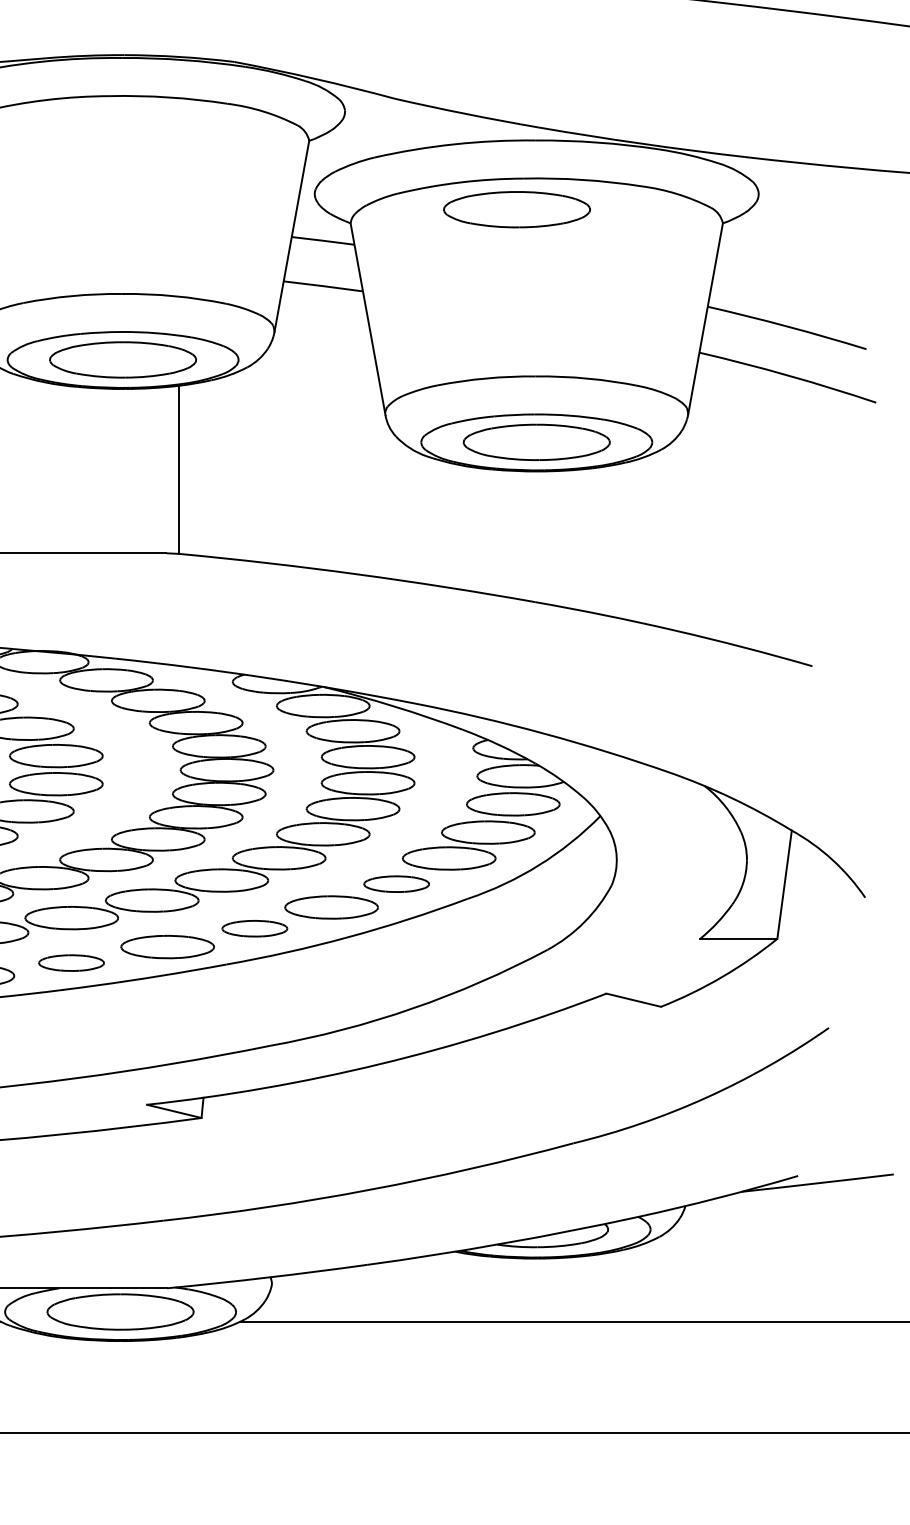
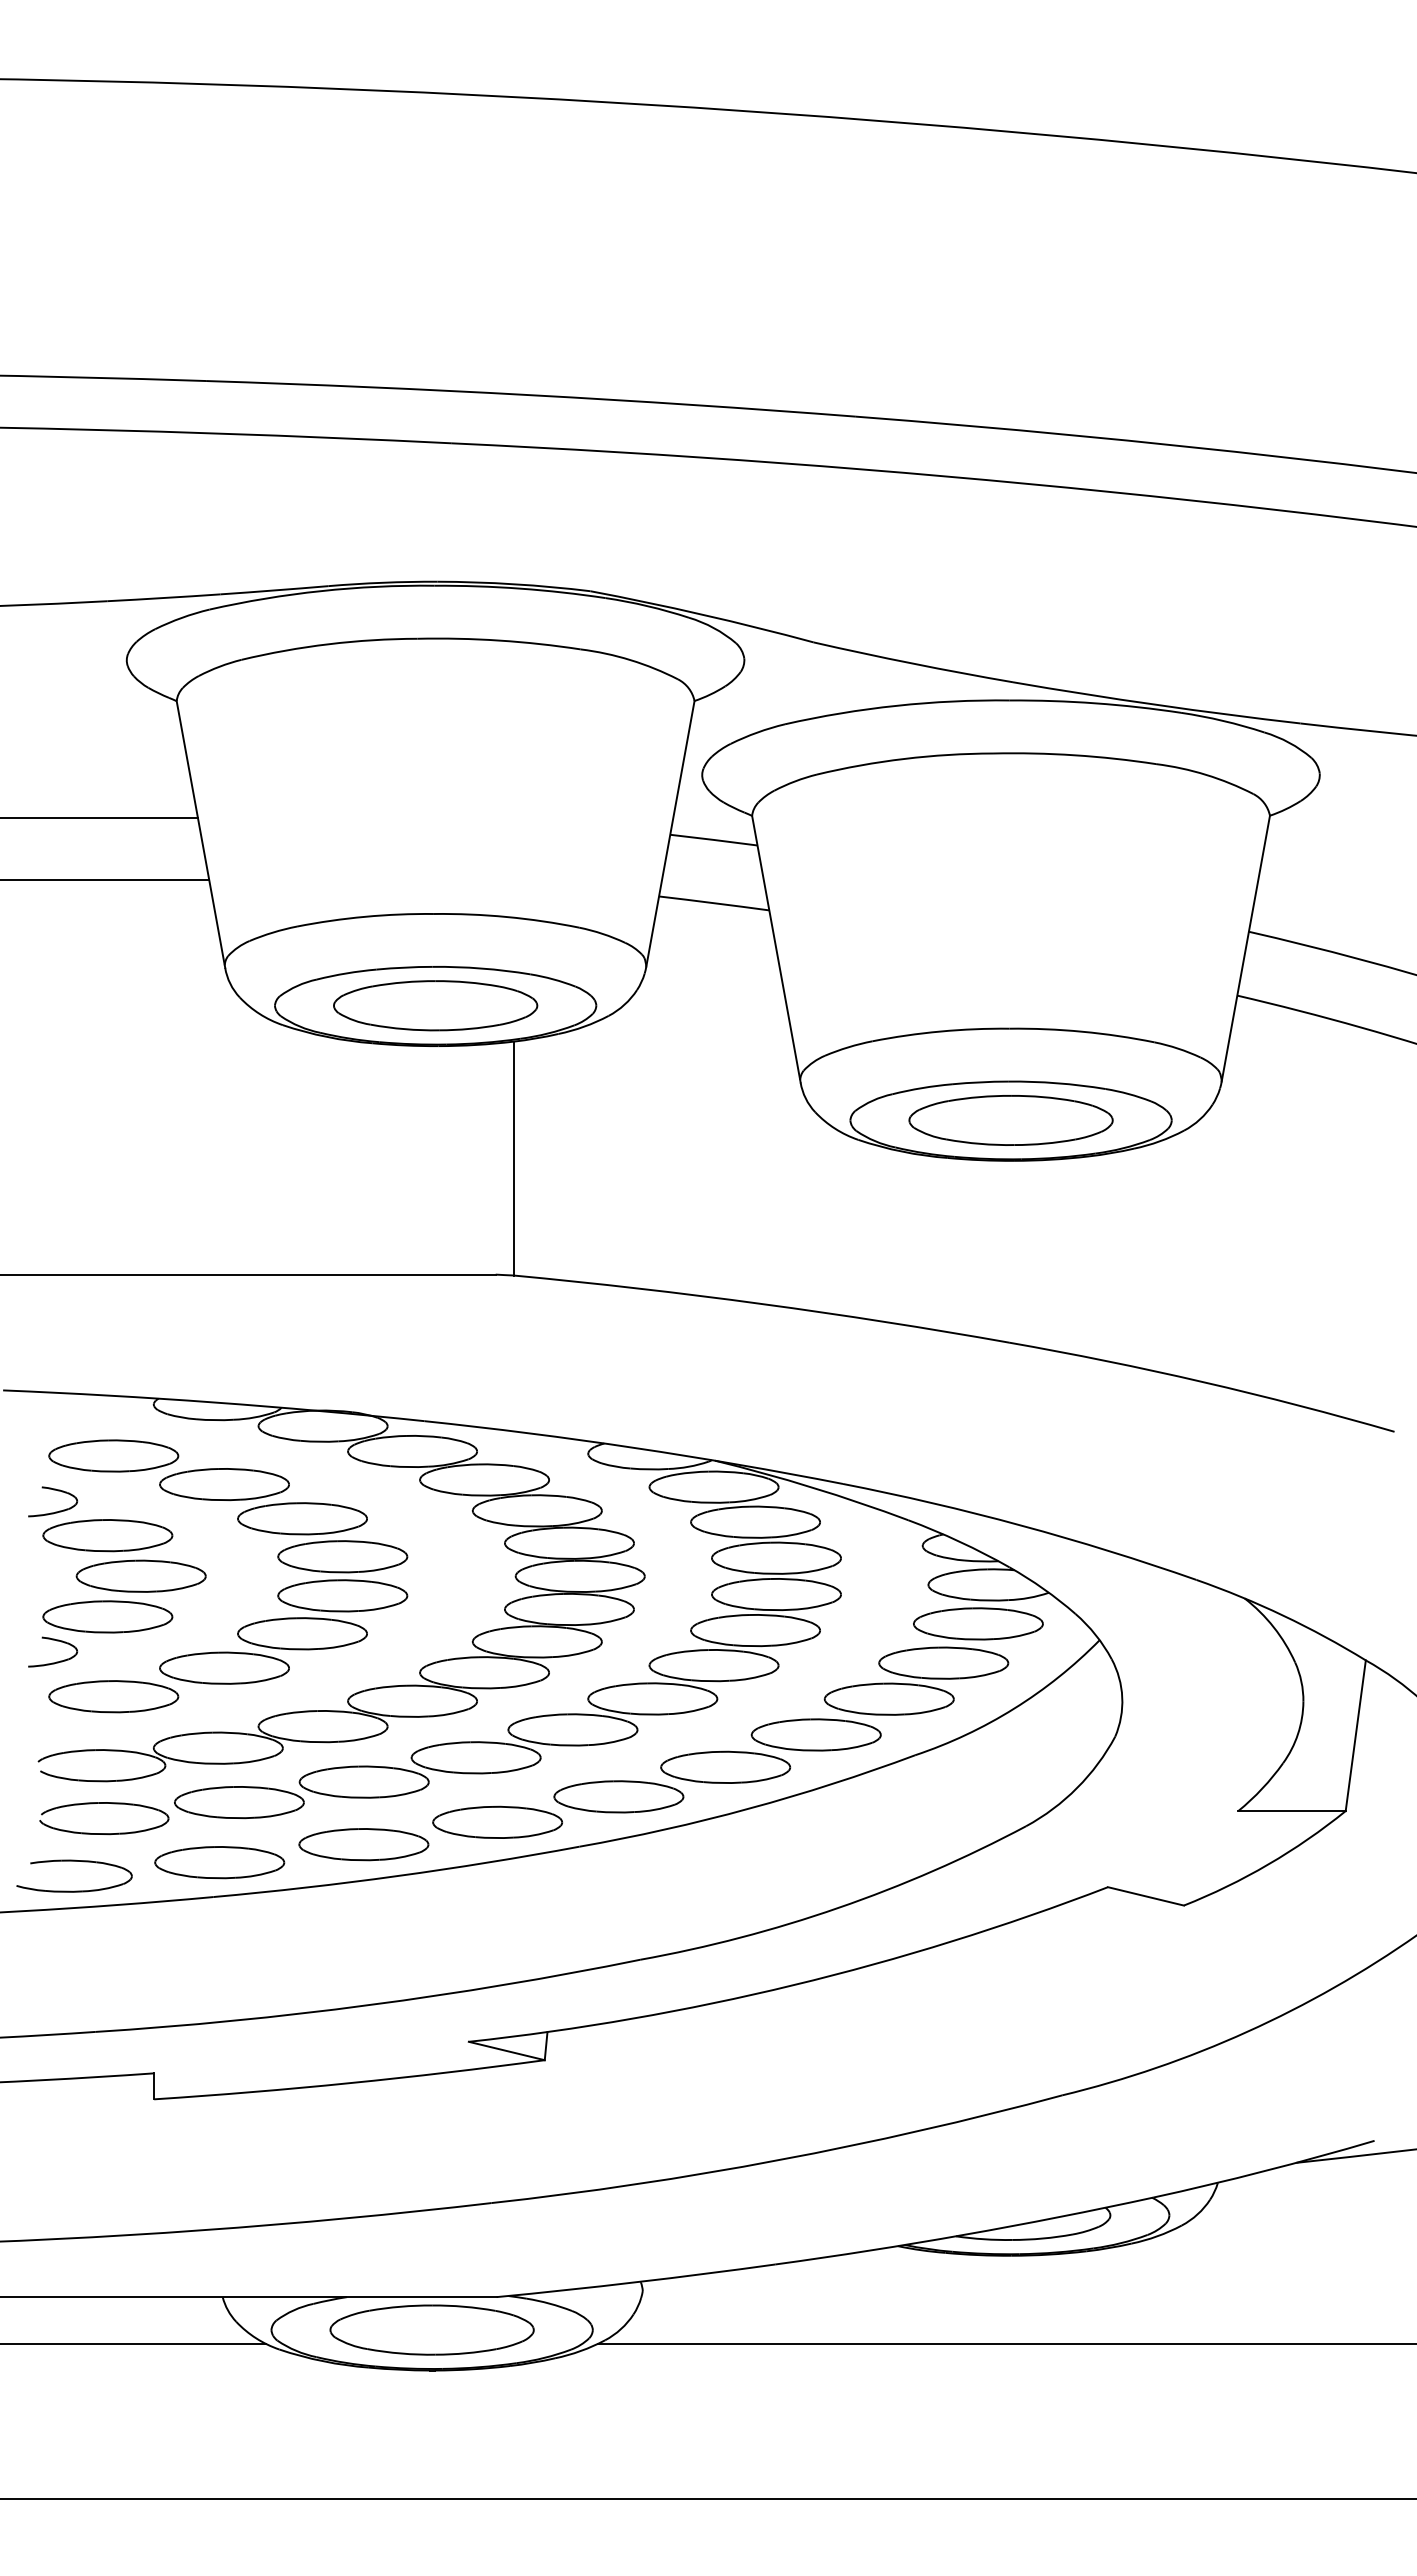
part: (516, 209) -> (983, 796), removed
part: (396, 883) -> (815, 1734), size x1.43
part: (254, 928) -> (618, 1796), size x1.43
part: (71, 962) -> (363, 1844), size x1.43

